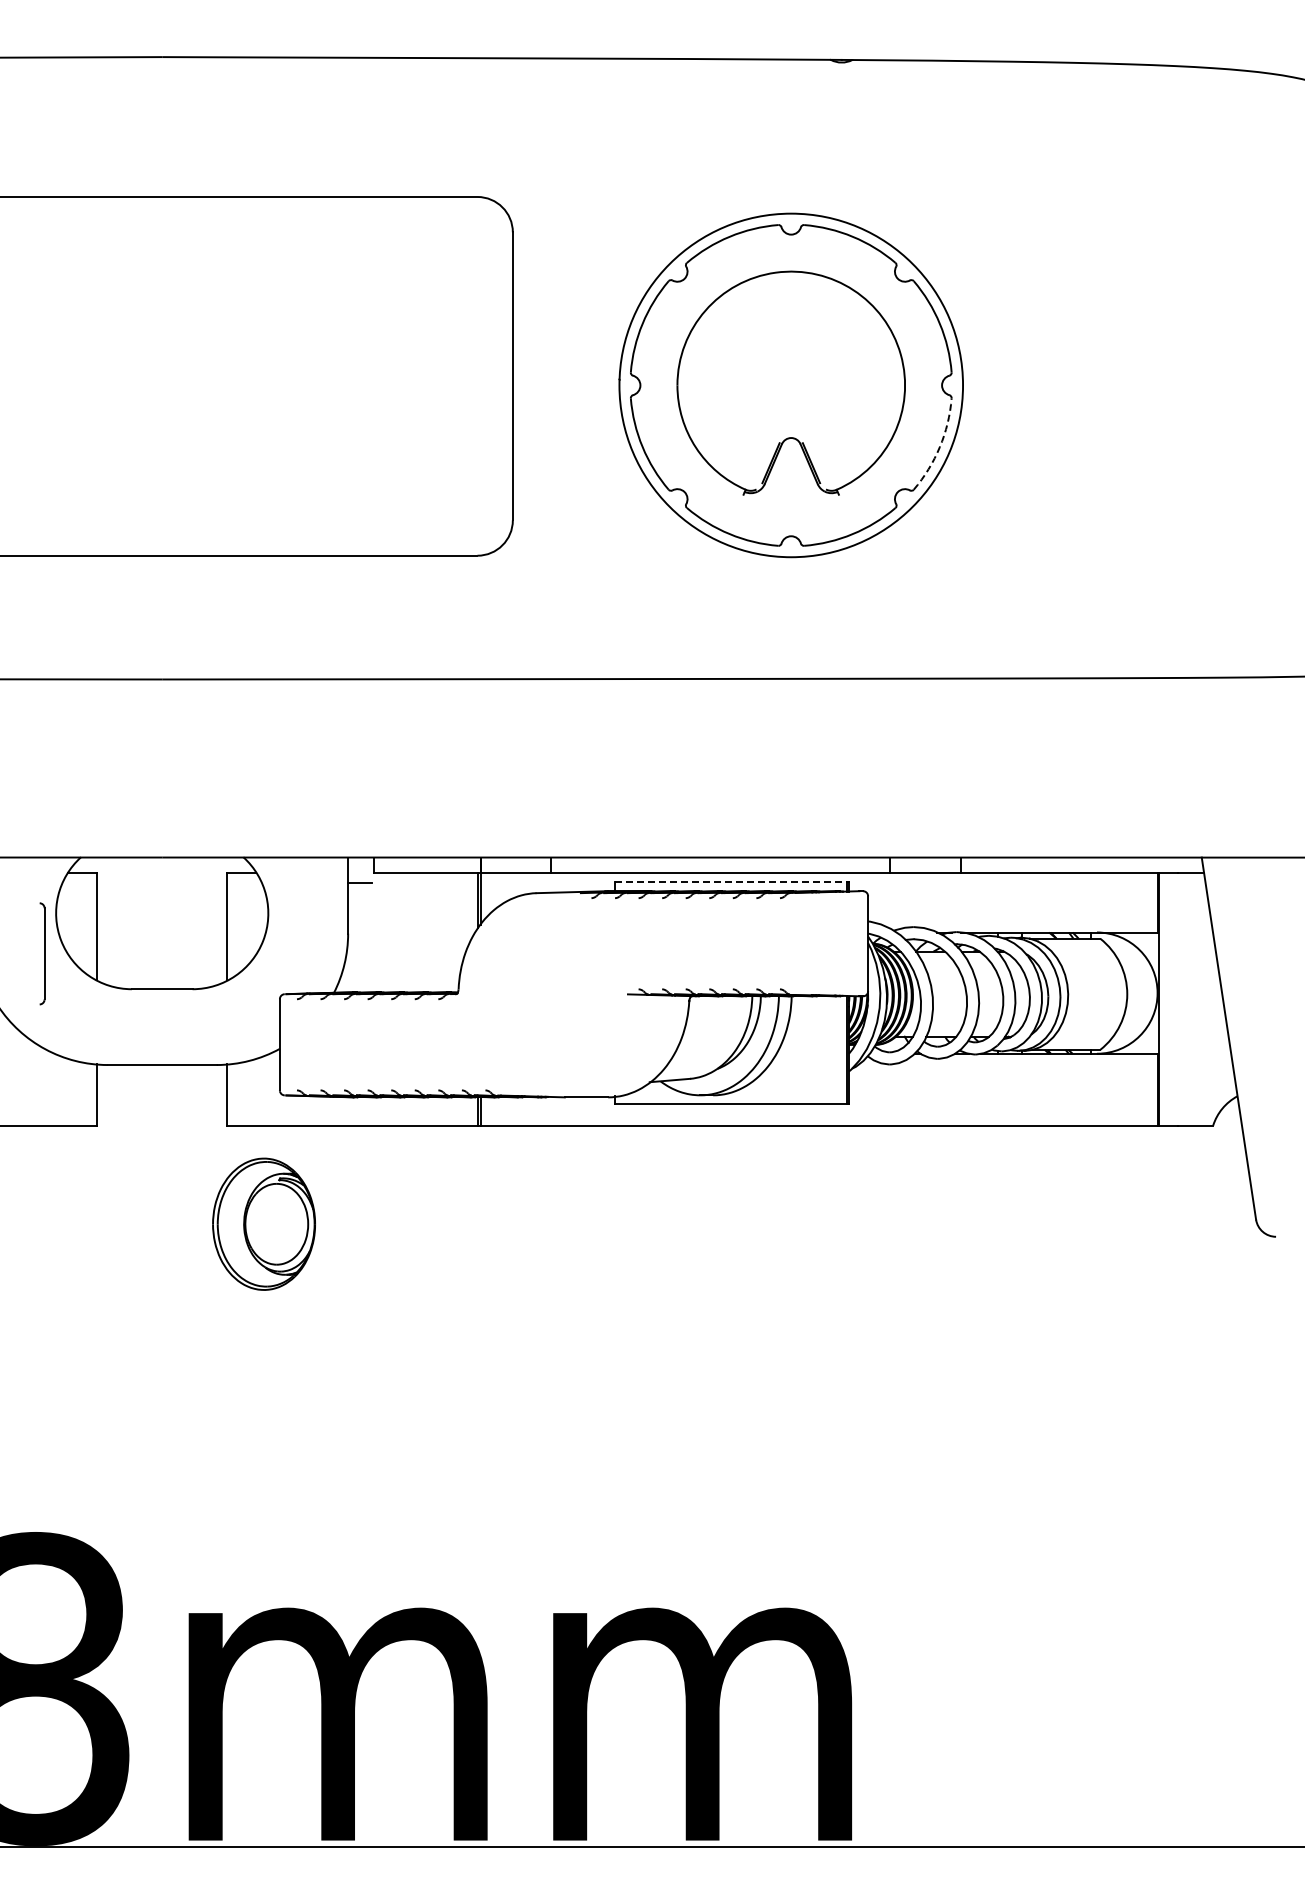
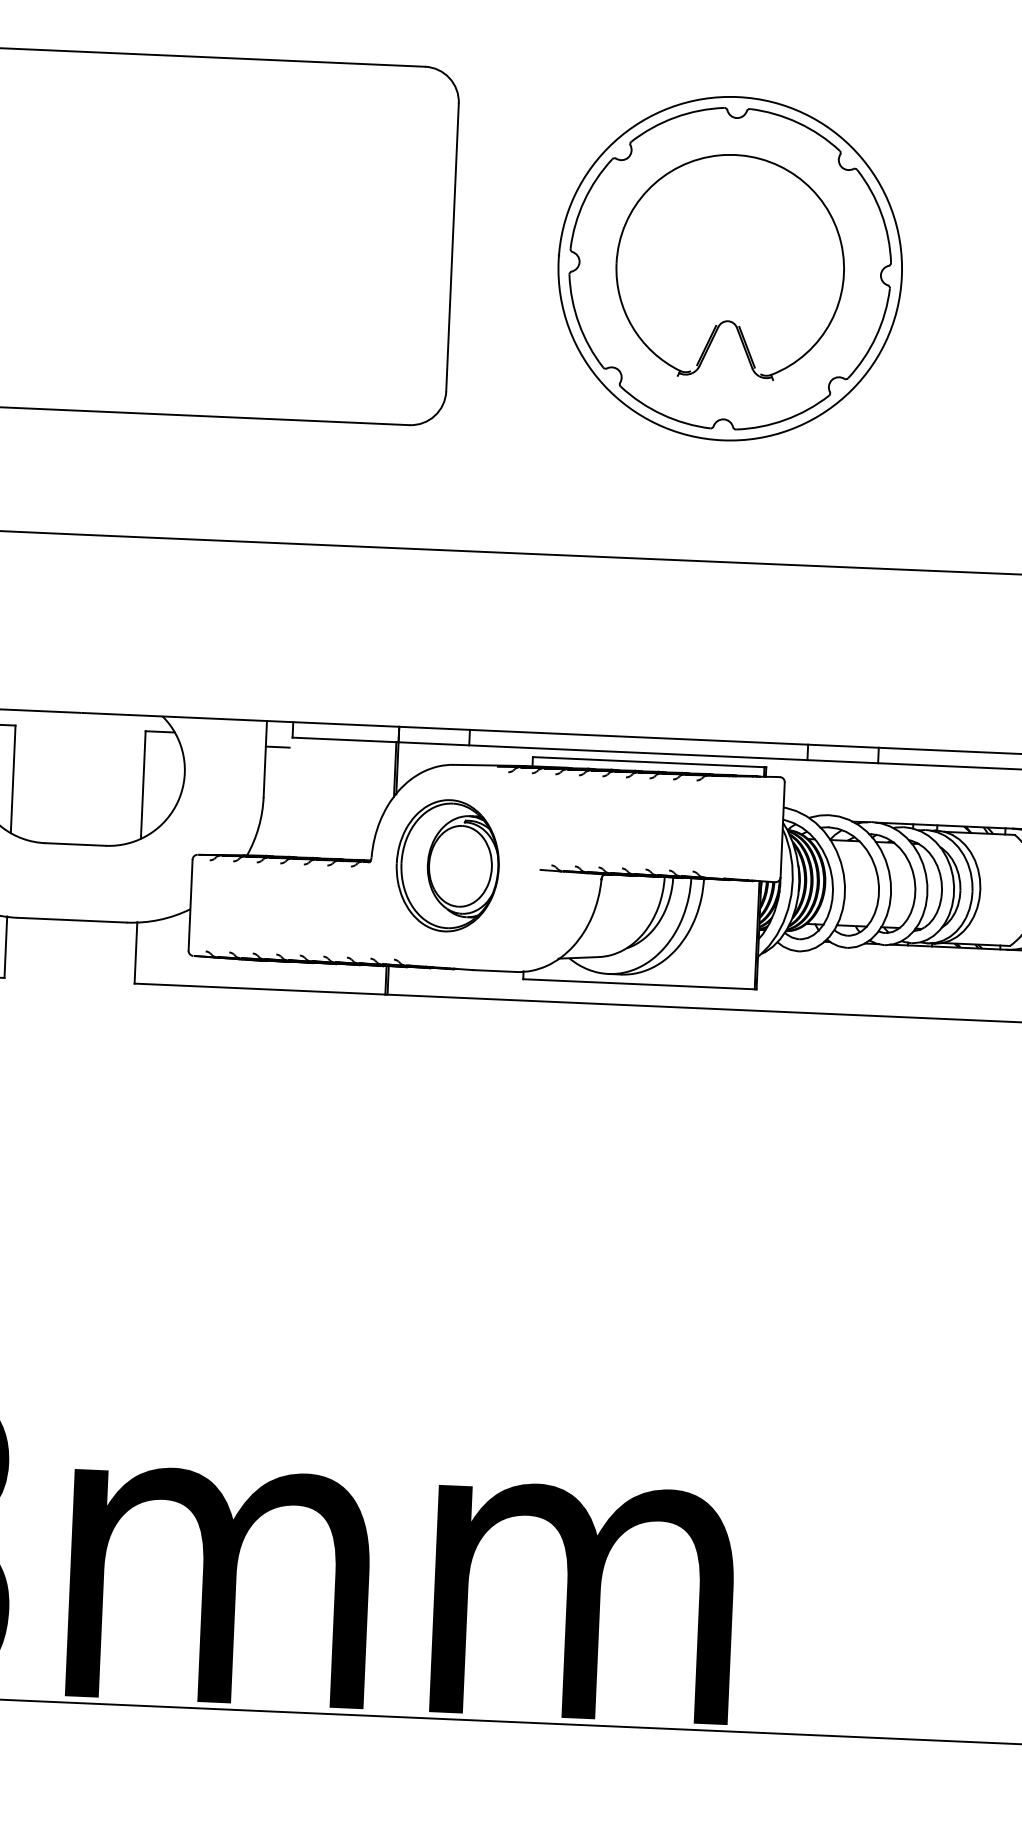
arc: (939, 447) -> (875, 337), dashed -> solid
line: (731, 881) -> (648, 761), dashed -> solid
part: (263, 1223) -> (447, 864), moved

